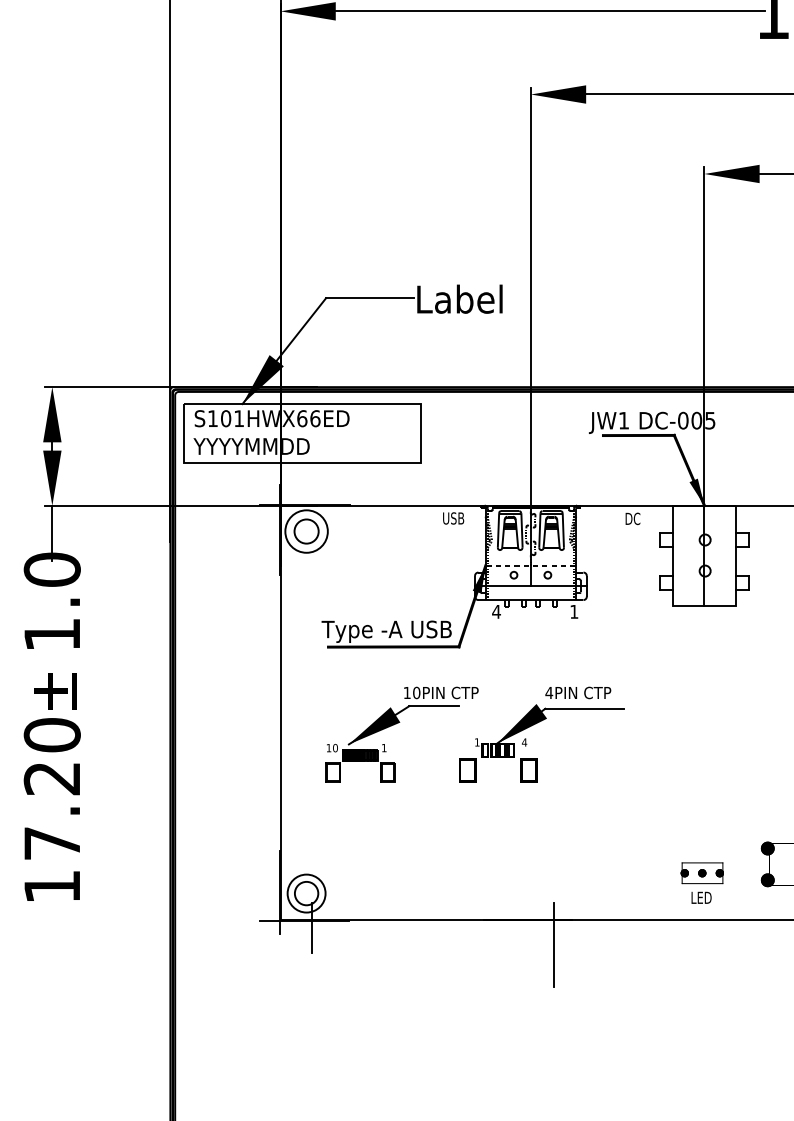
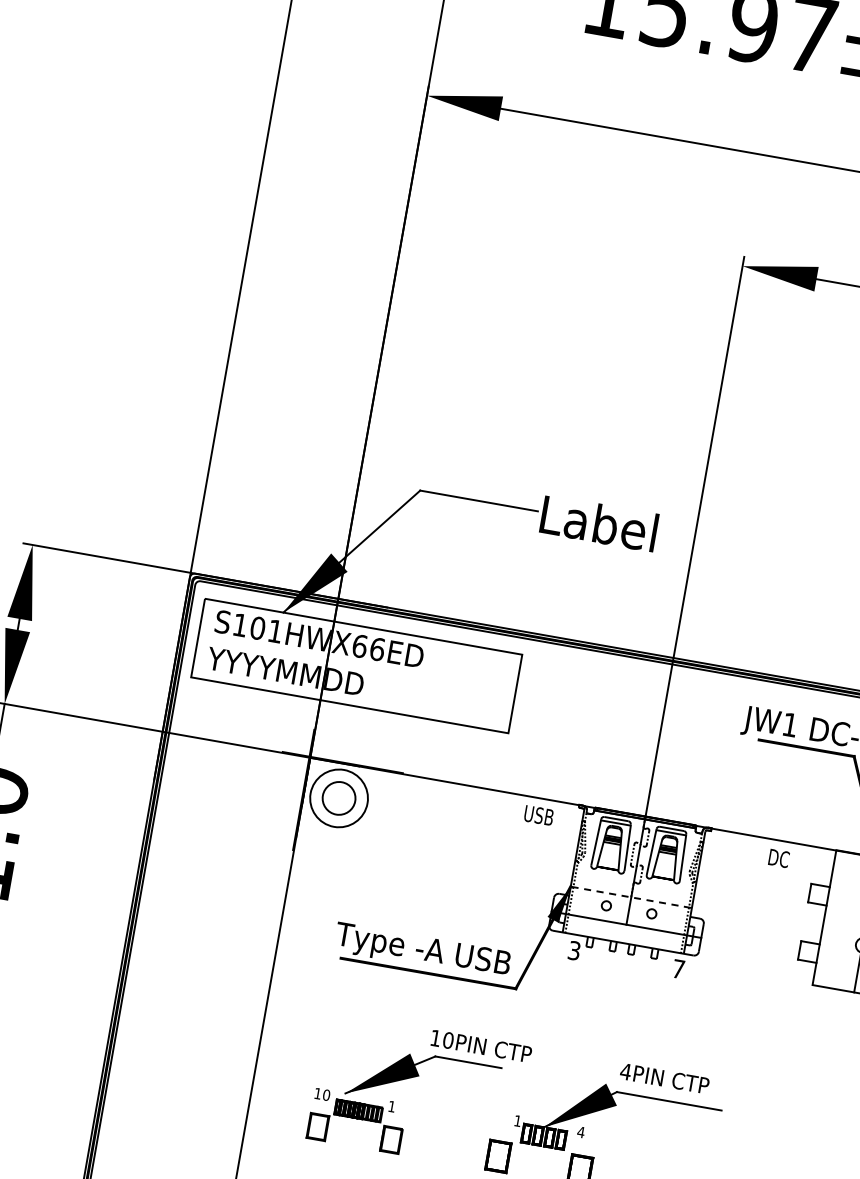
text: (496, 611) -> (574, 950), 4 -> 3
text: (574, 611) -> (678, 968), 1 -> 7

